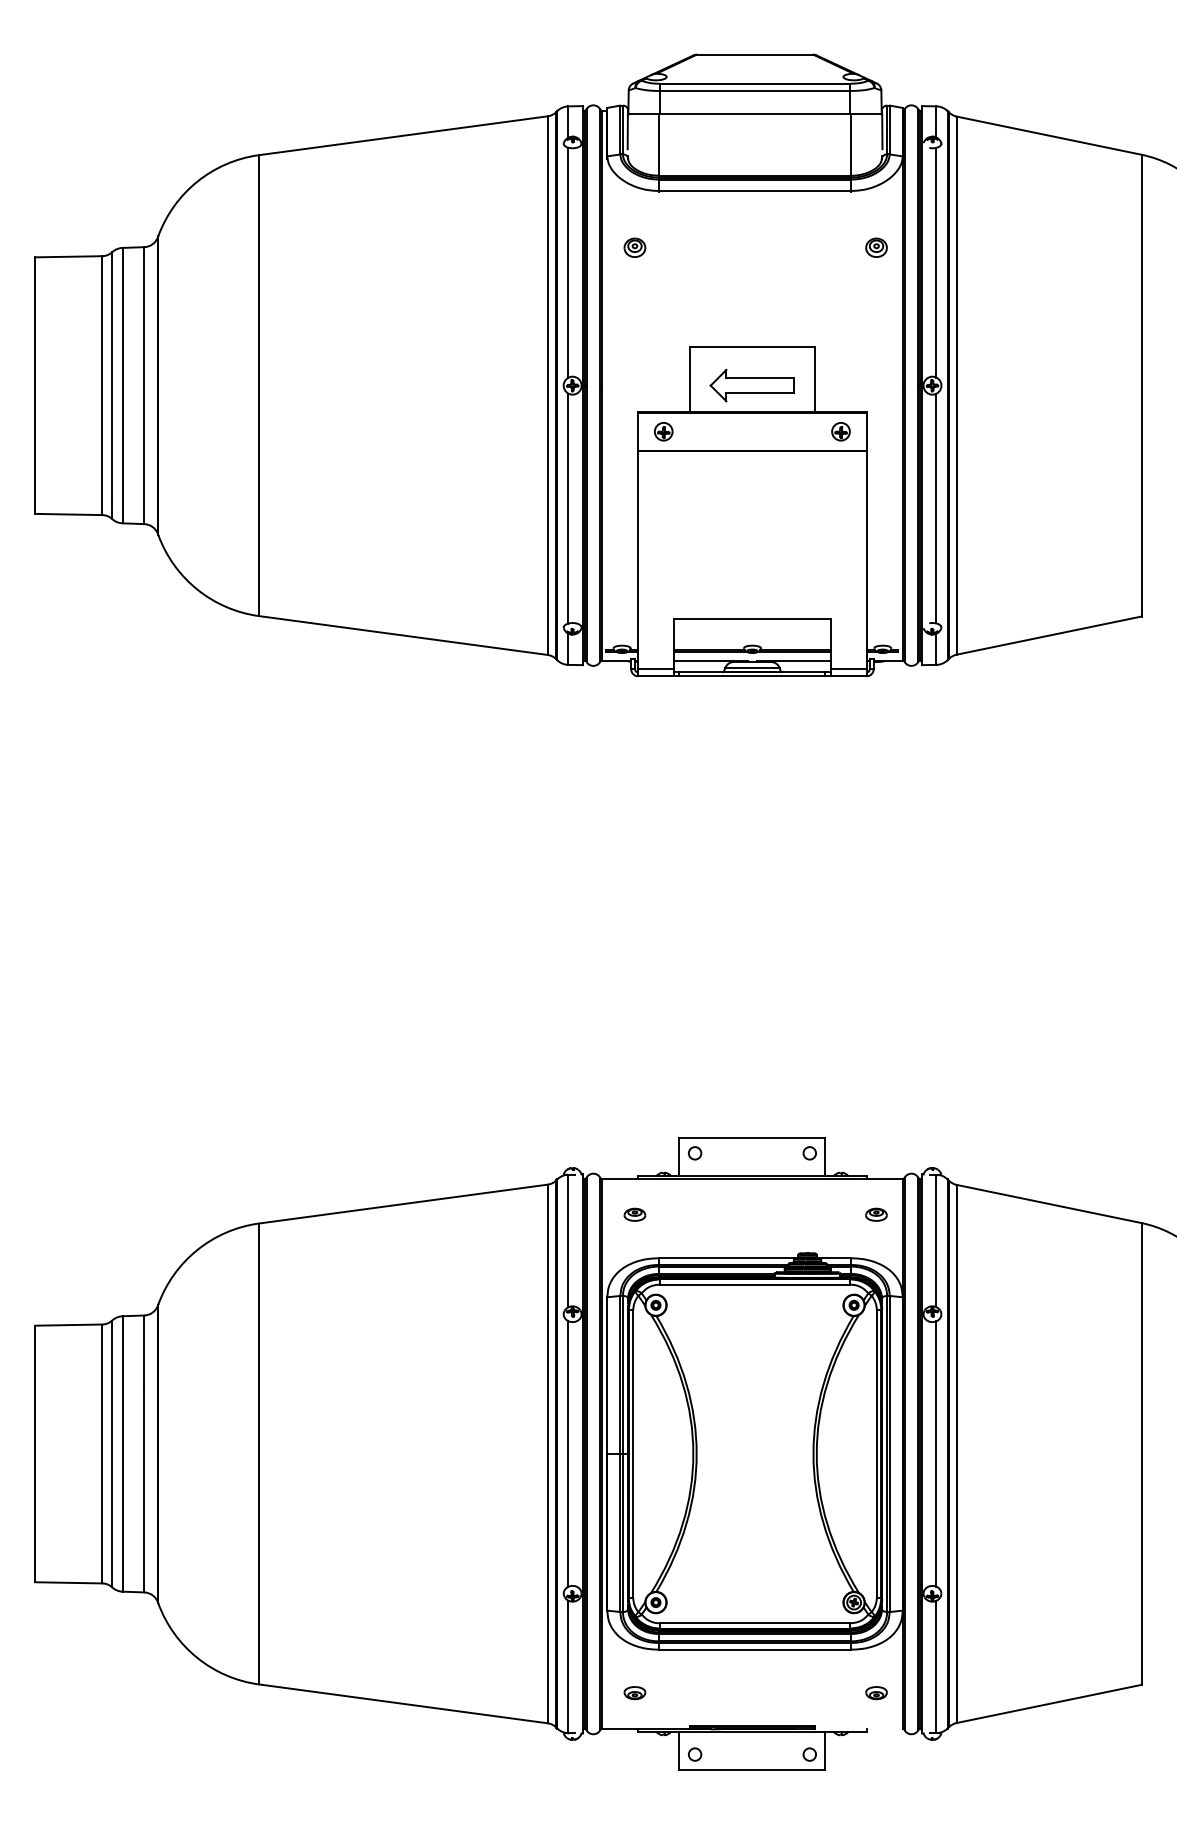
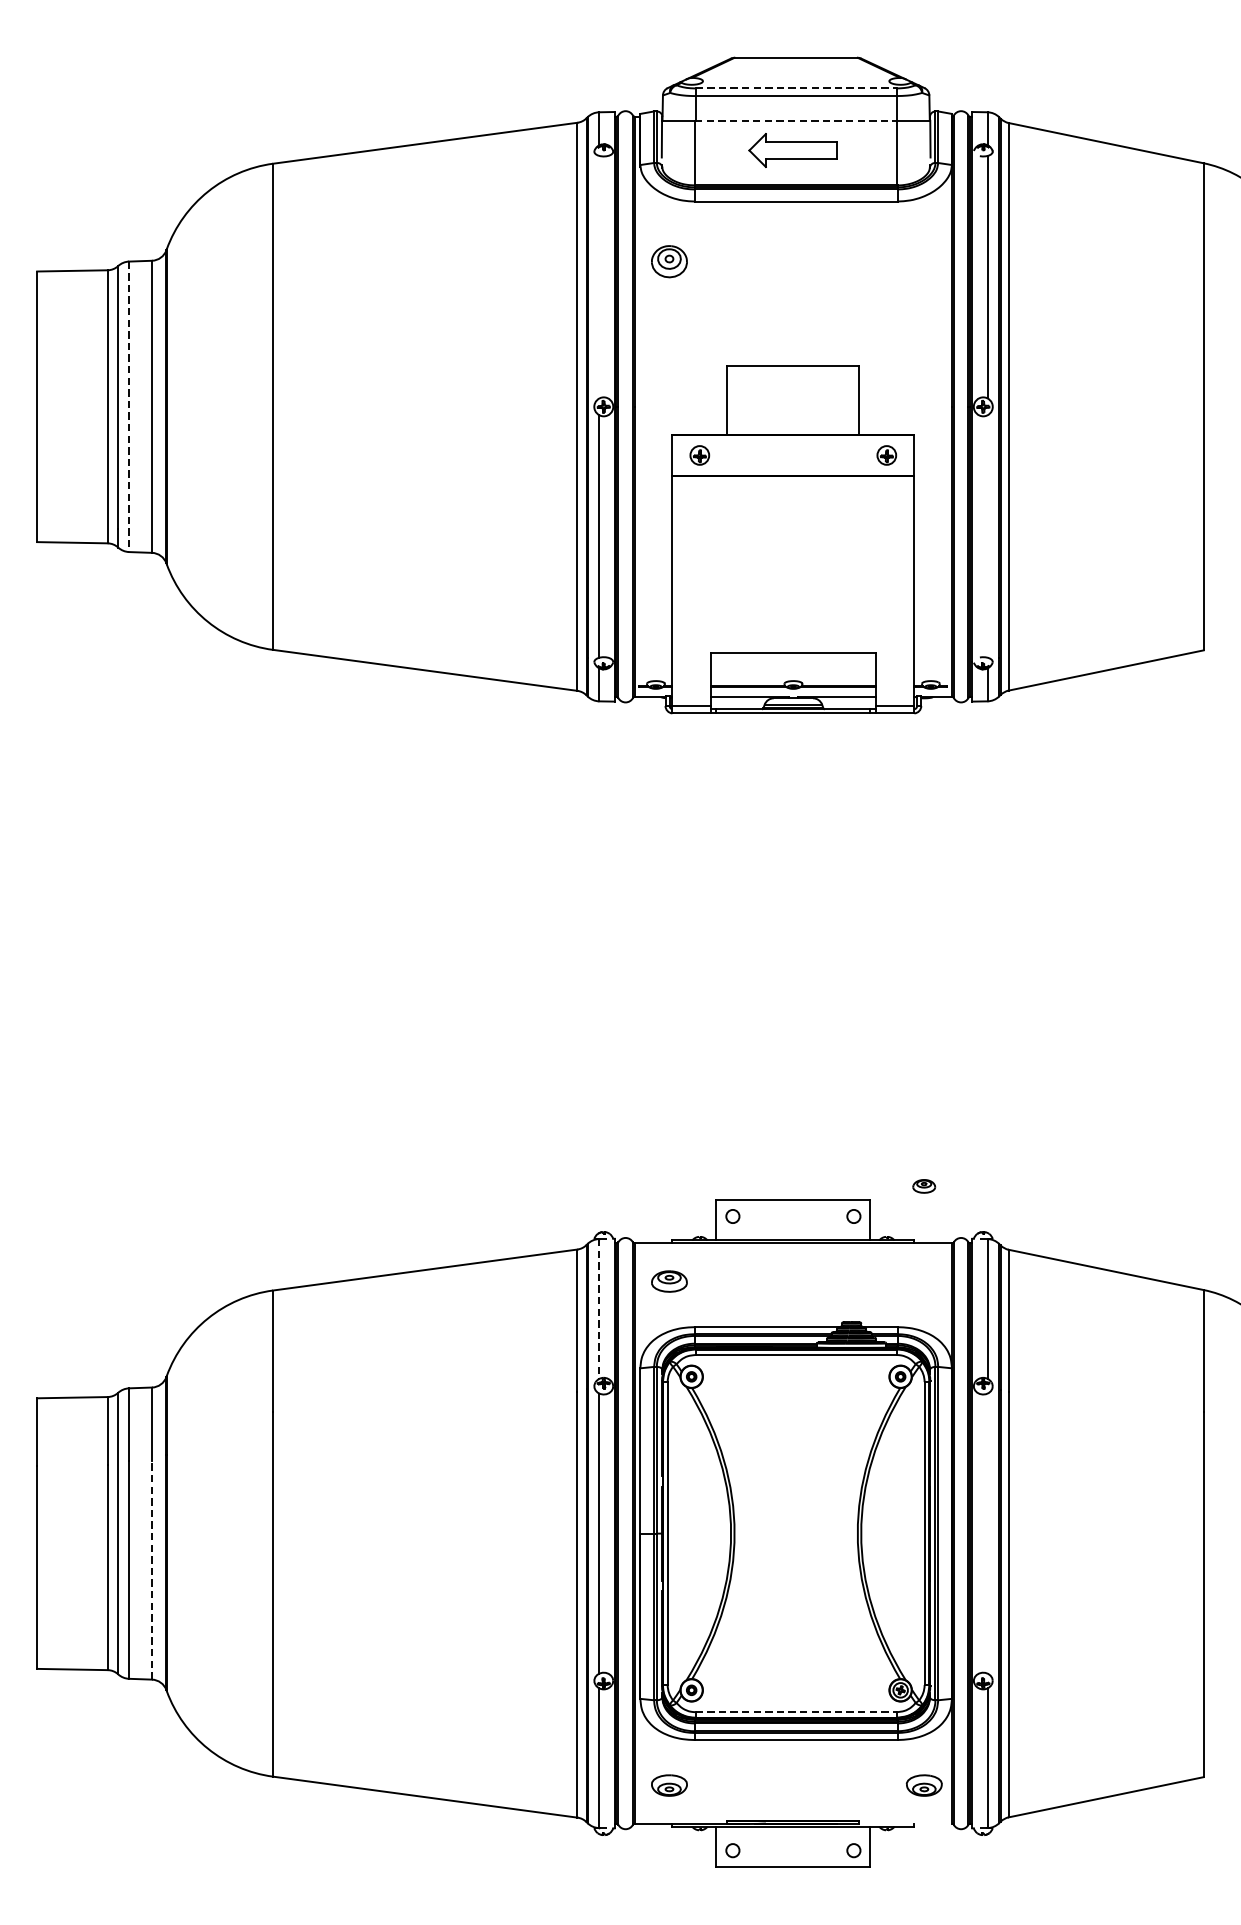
line: (755, 83) -> (796, 88), solid -> dashed
line: (755, 114) -> (796, 120), solid -> dashed
part: (634, 247) -> (669, 261), size x1.6
part: (876, 247) -> (924, 261), removed
line: (568, 262) -> (599, 276), removed
line: (122, 385) -> (129, 406), solid -> dashed
part: (751, 385) -> (792, 150), moved
line: (936, 508) -> (987, 536), removed
part: (634, 1214) -> (669, 1281), size x1.6
part: (876, 1214) -> (924, 1186), moved
line: (568, 1241) -> (599, 1309), solid -> dashed
line: (936, 1453) -> (987, 1533), removed
line: (144, 1488) -> (152, 1570), solid -> dashed
line: (755, 1623) -> (796, 1712), solid -> dashed
part: (634, 1693) -> (669, 1786), size x1.6
part: (876, 1693) -> (924, 1786), size x1.6

